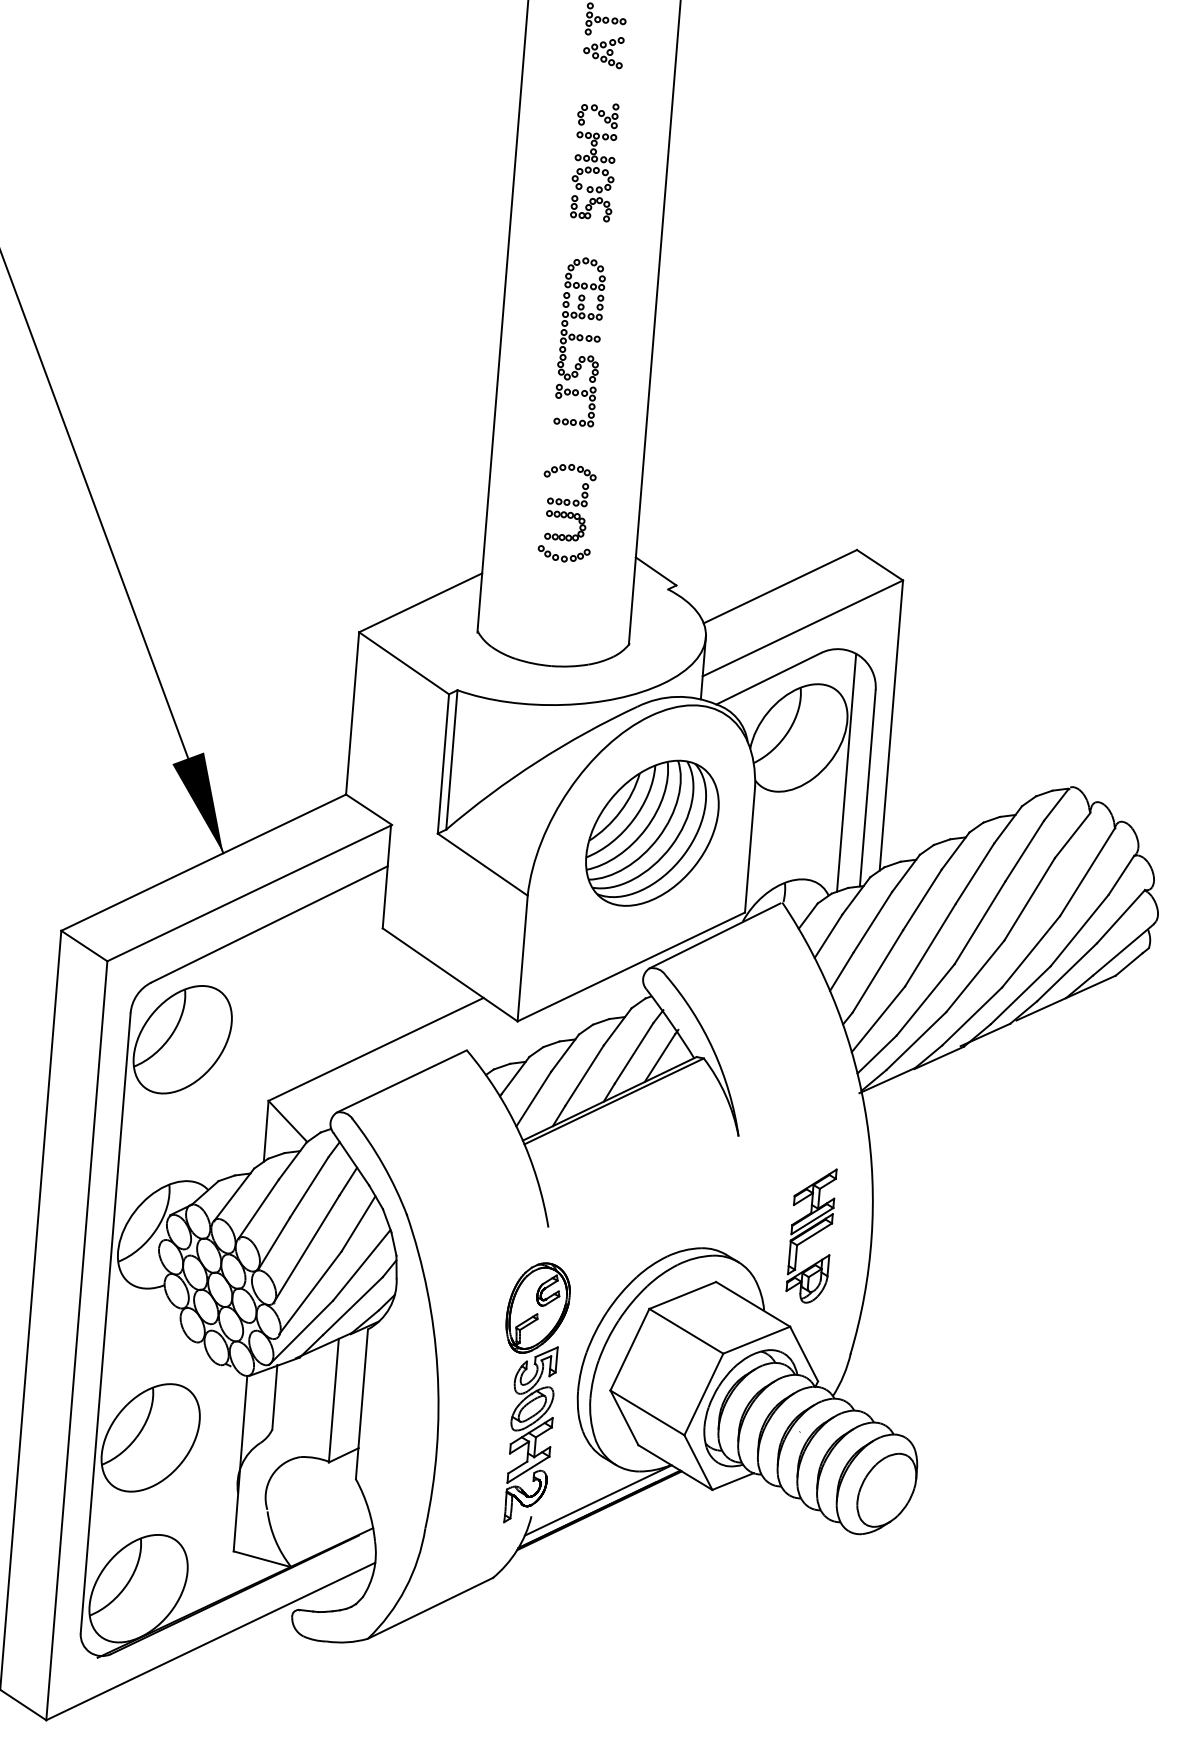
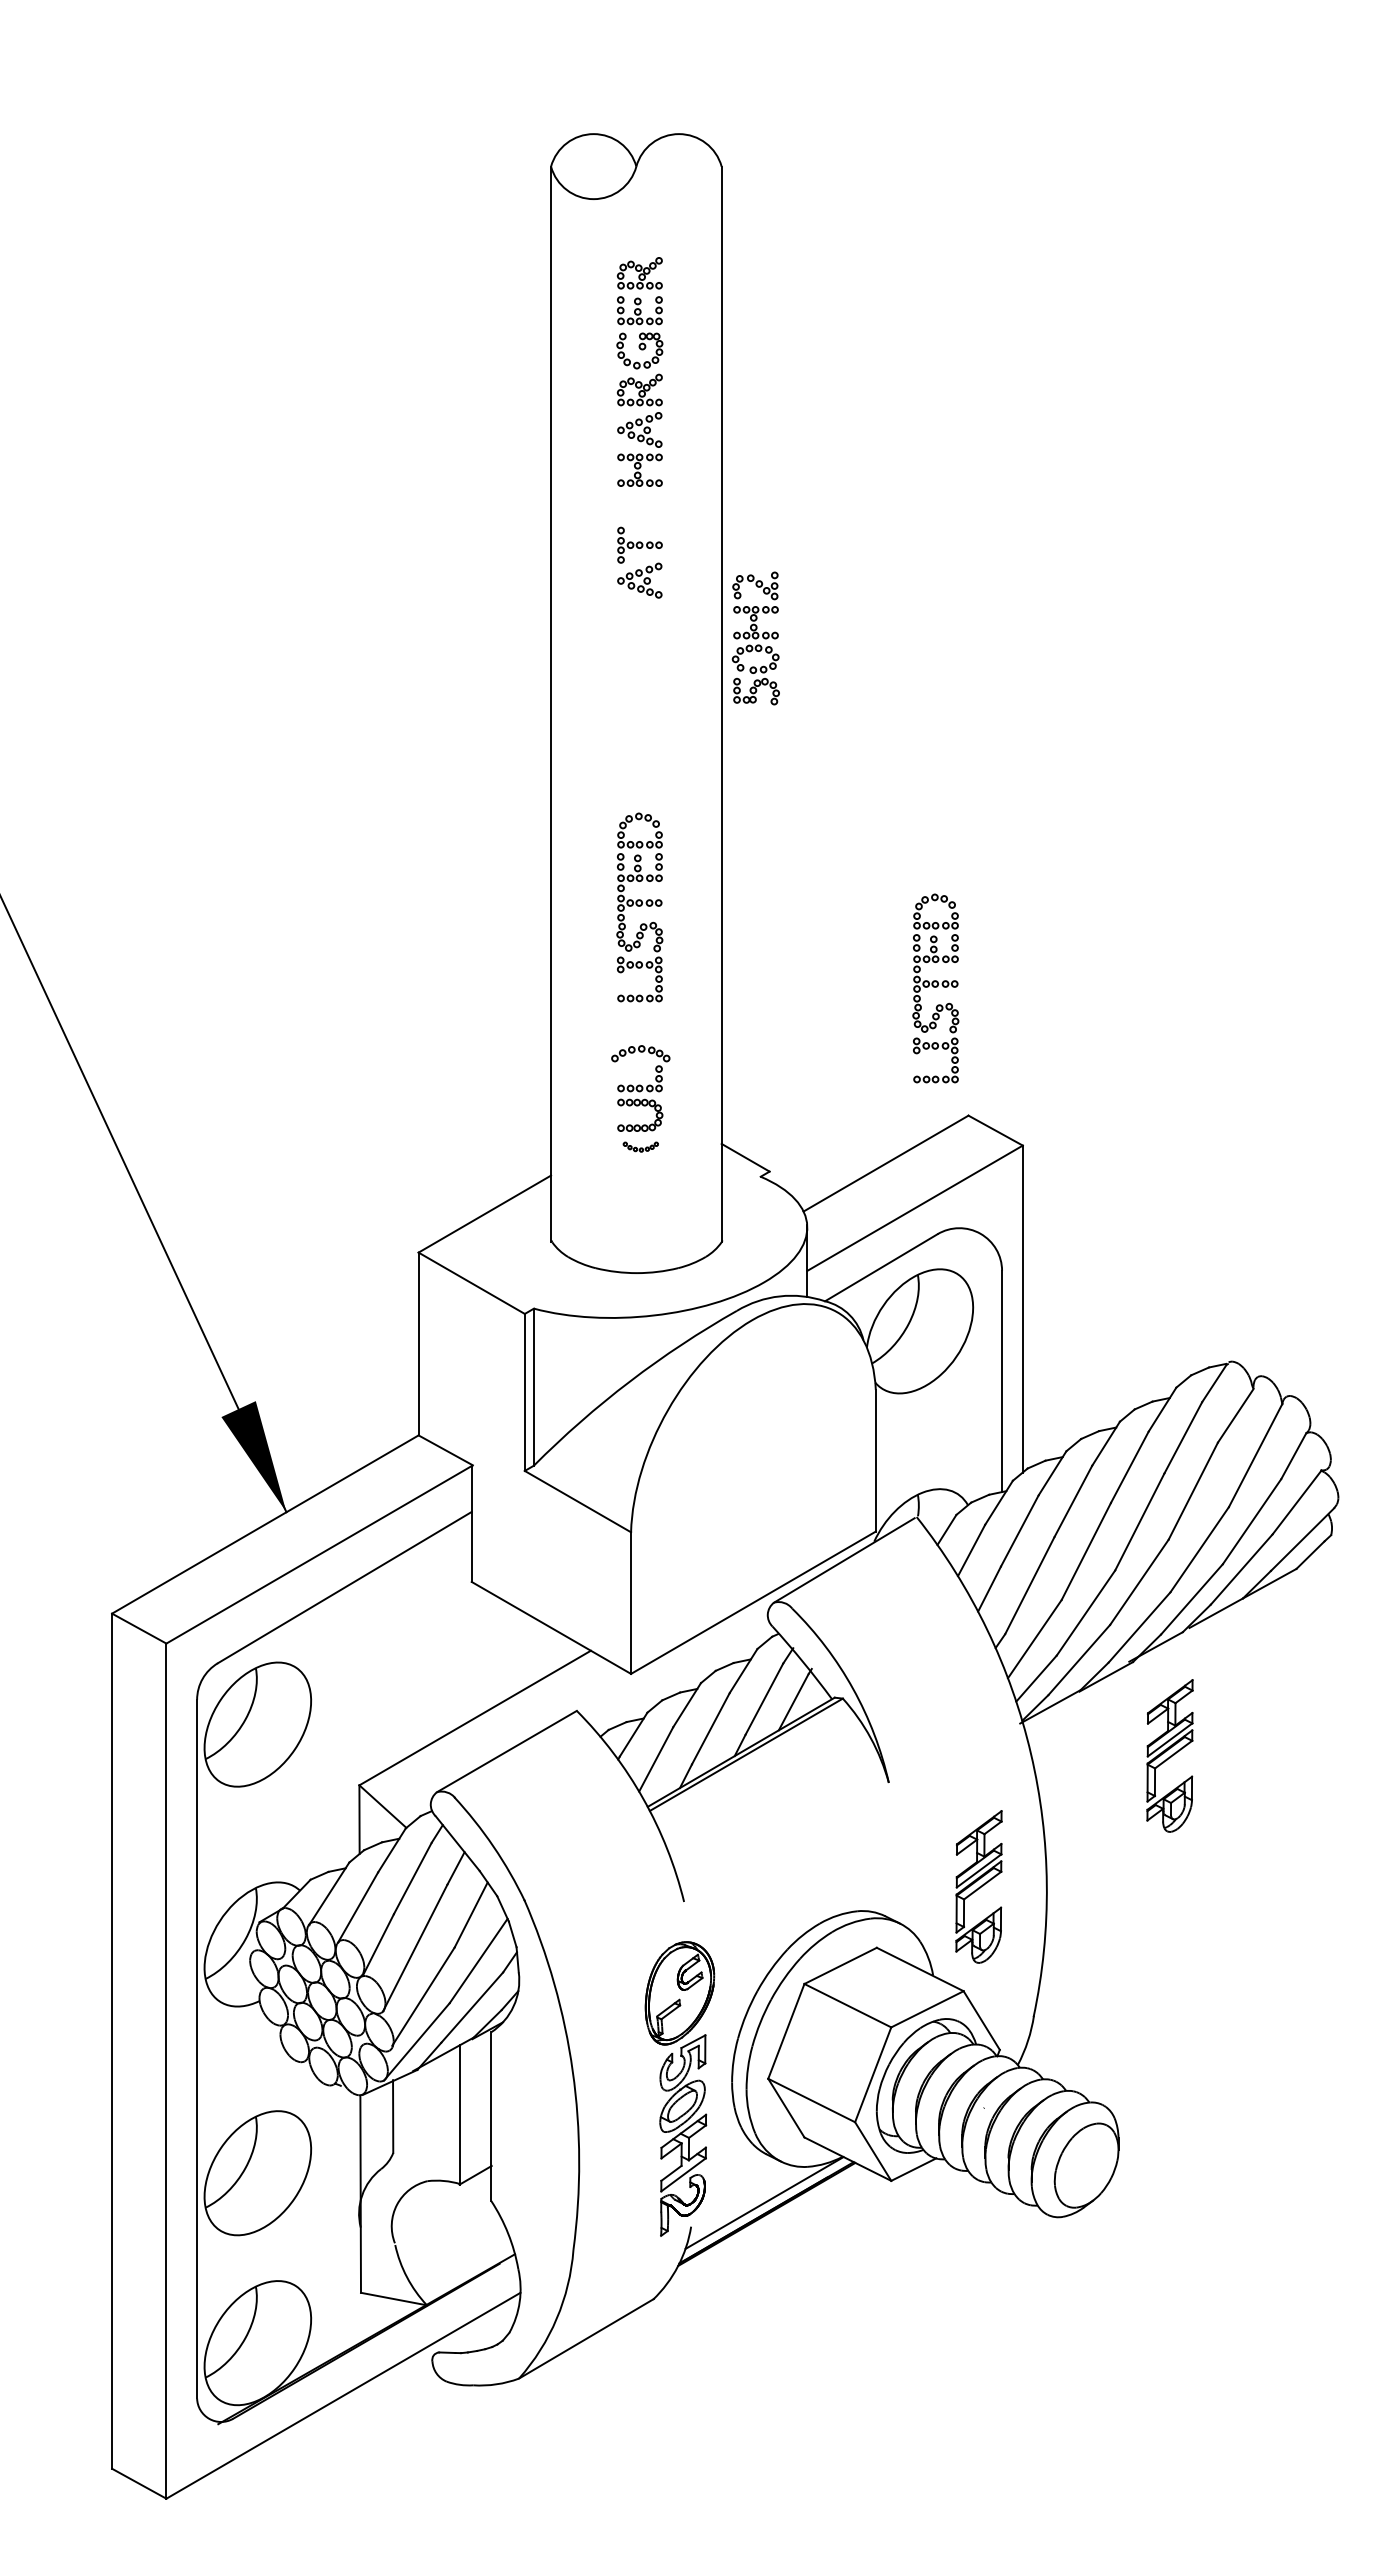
part: (594, 161) -> (755, 638), moved
part: (836, 434) -> (935, 988), added
part: (563, 553) -> (640, 1146), size x0.6
line: (846, 772) -> (976, 1365), removed
part: (651, 832) -> (764, 1450), removed
part: (989, 1132) -> (1169, 1755), added

